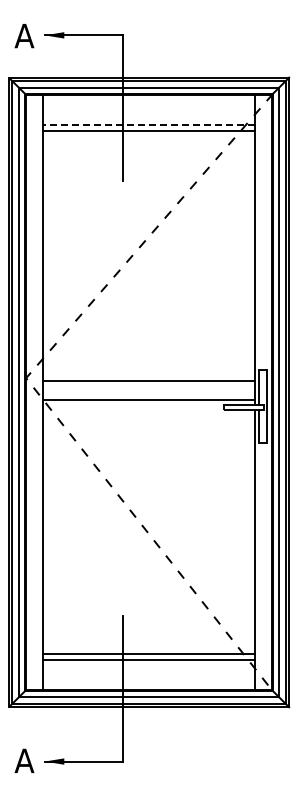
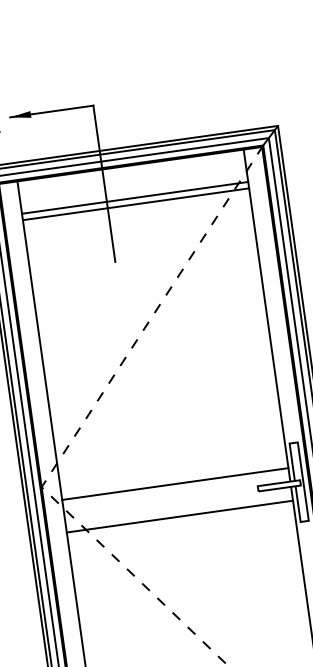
line: (148, 125) -> (134, 198), dashed -> solid
line: (148, 381) -> (174, 484), moved
line: (148, 399) -> (179, 516), moved

